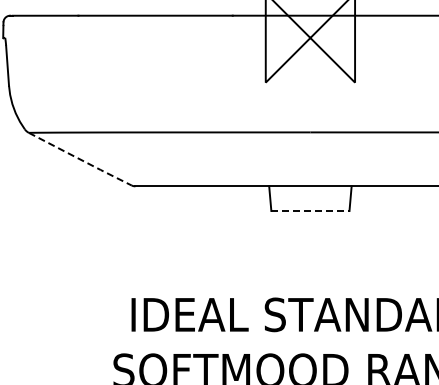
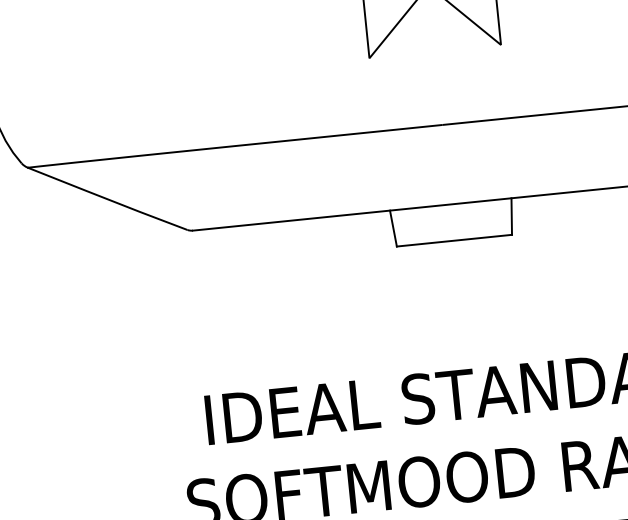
line: (80, 159) -> (107, 199), dashed -> solid
line: (310, 210) -> (454, 239), dashed -> solid

